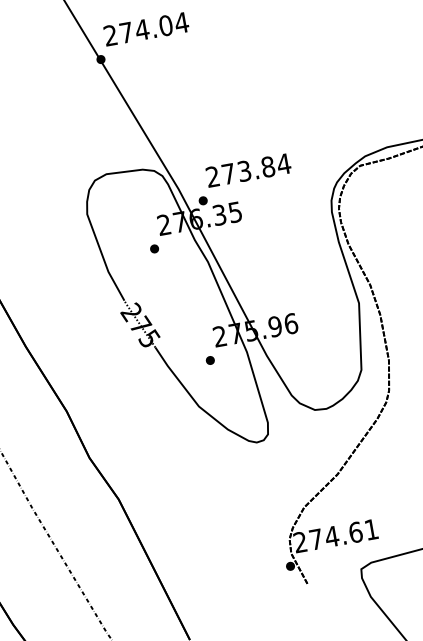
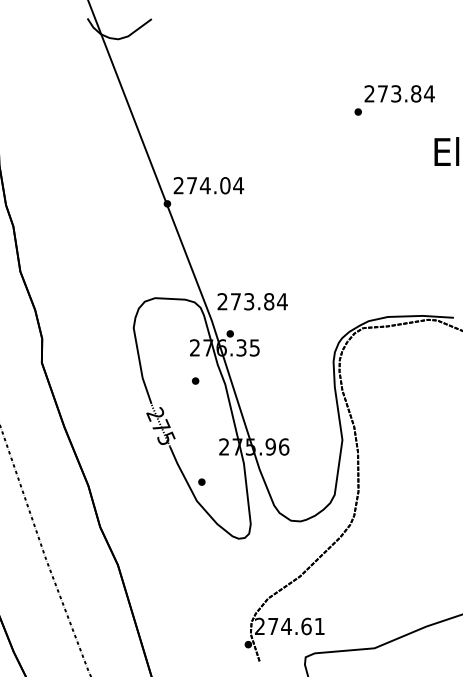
text: (248, 170) -> (252, 301), moved
part: (154, 248) -> (195, 380), moved
part: (209, 359) -> (201, 481), moved

